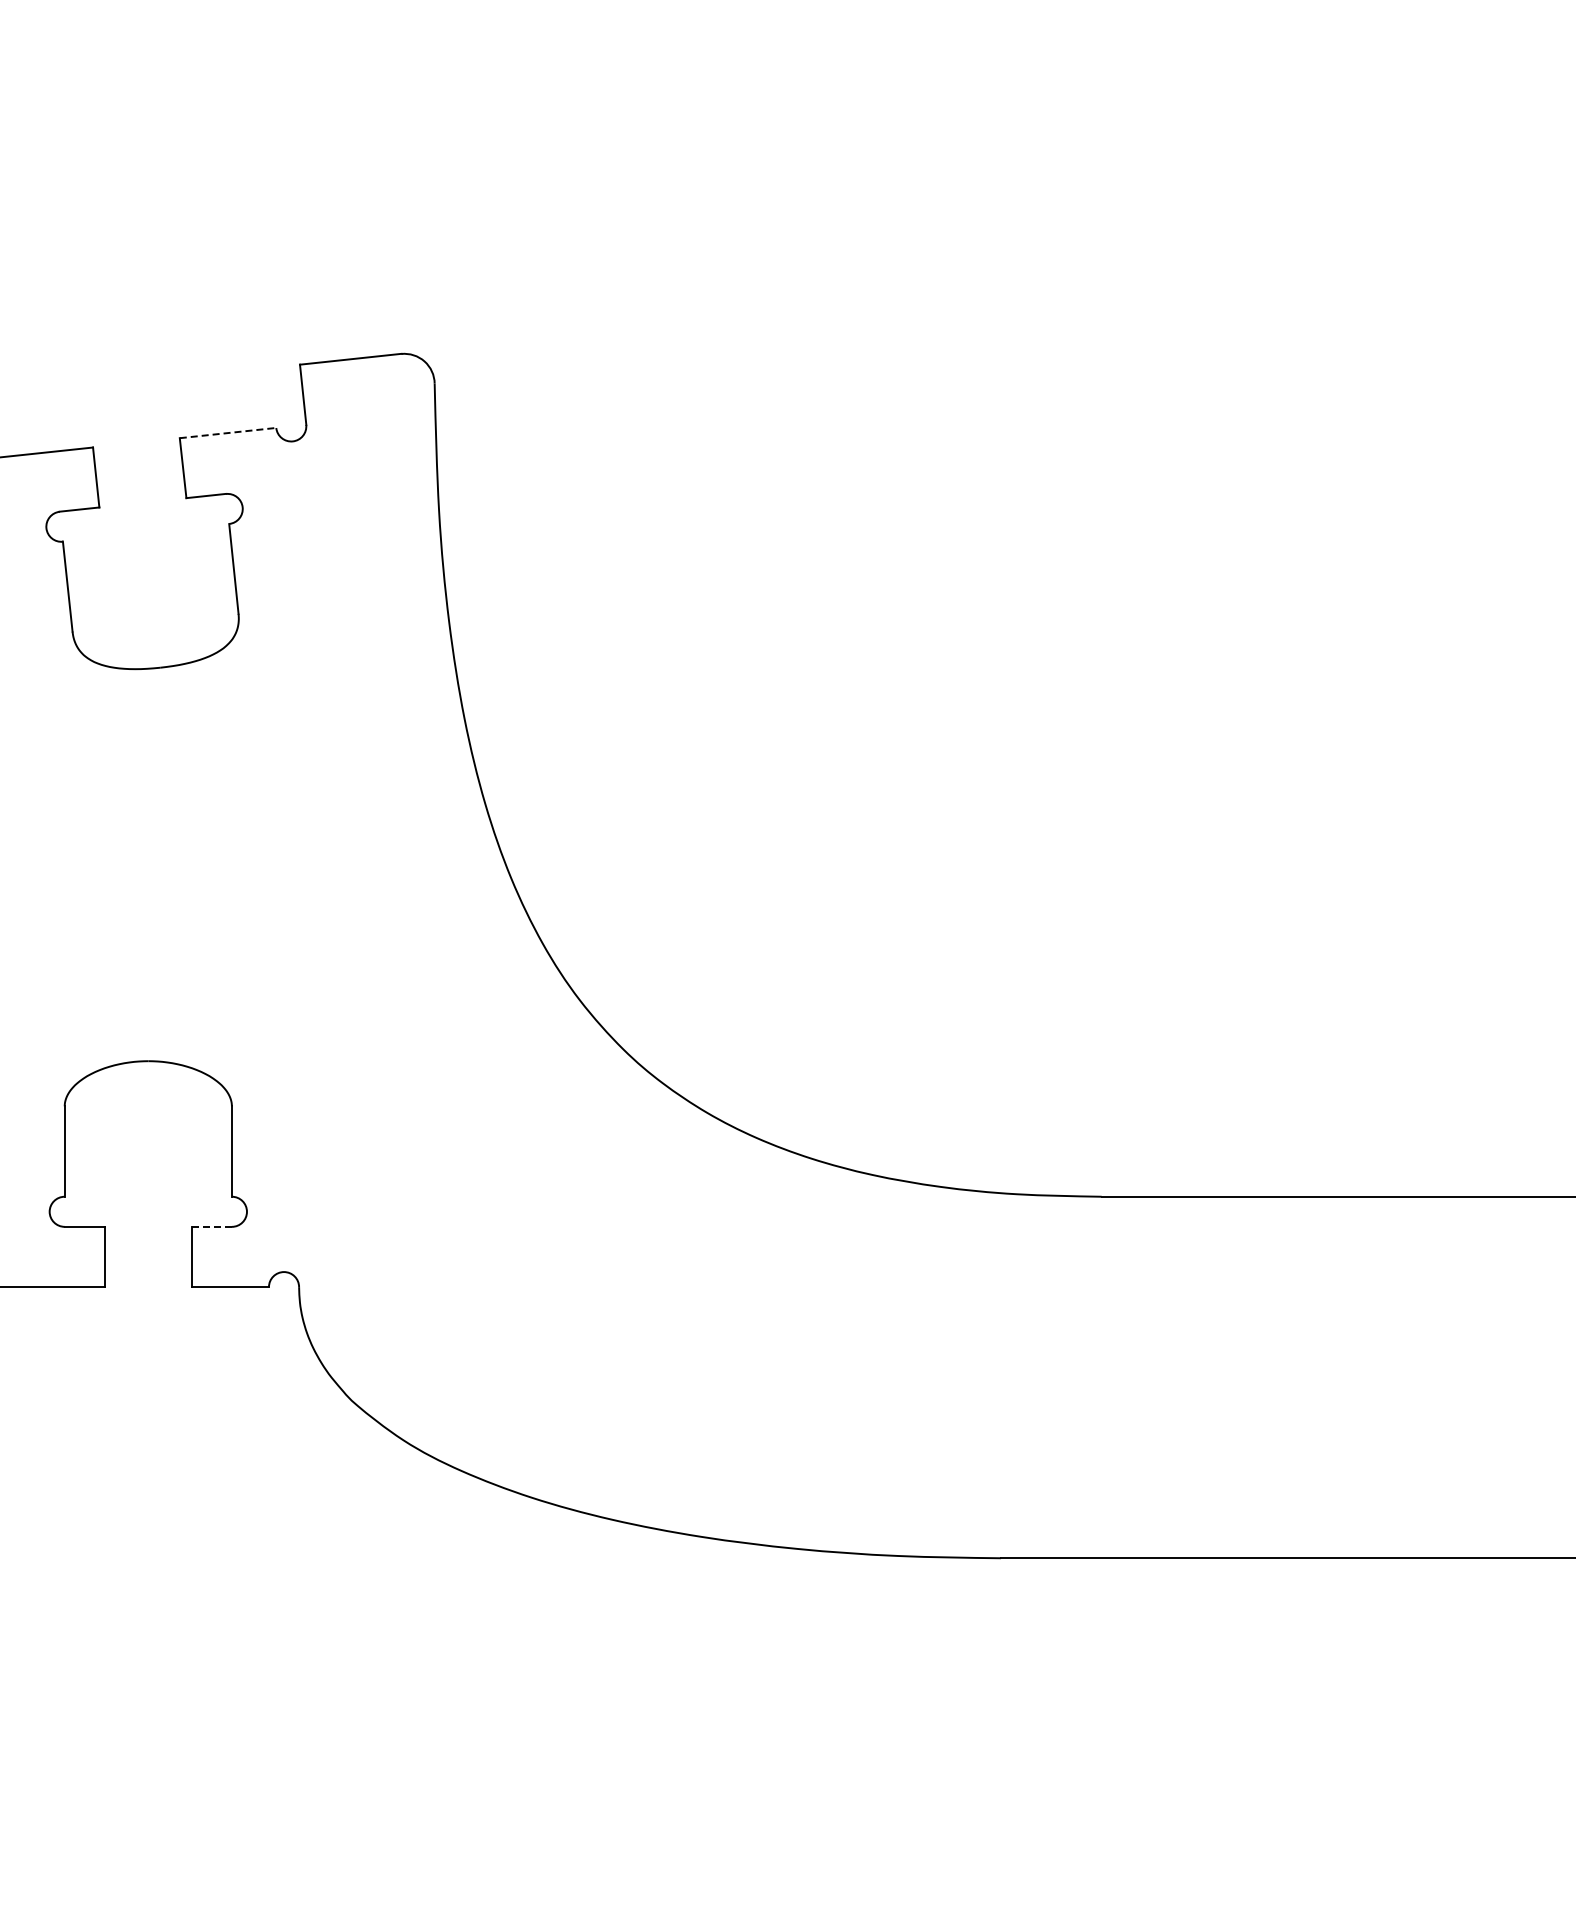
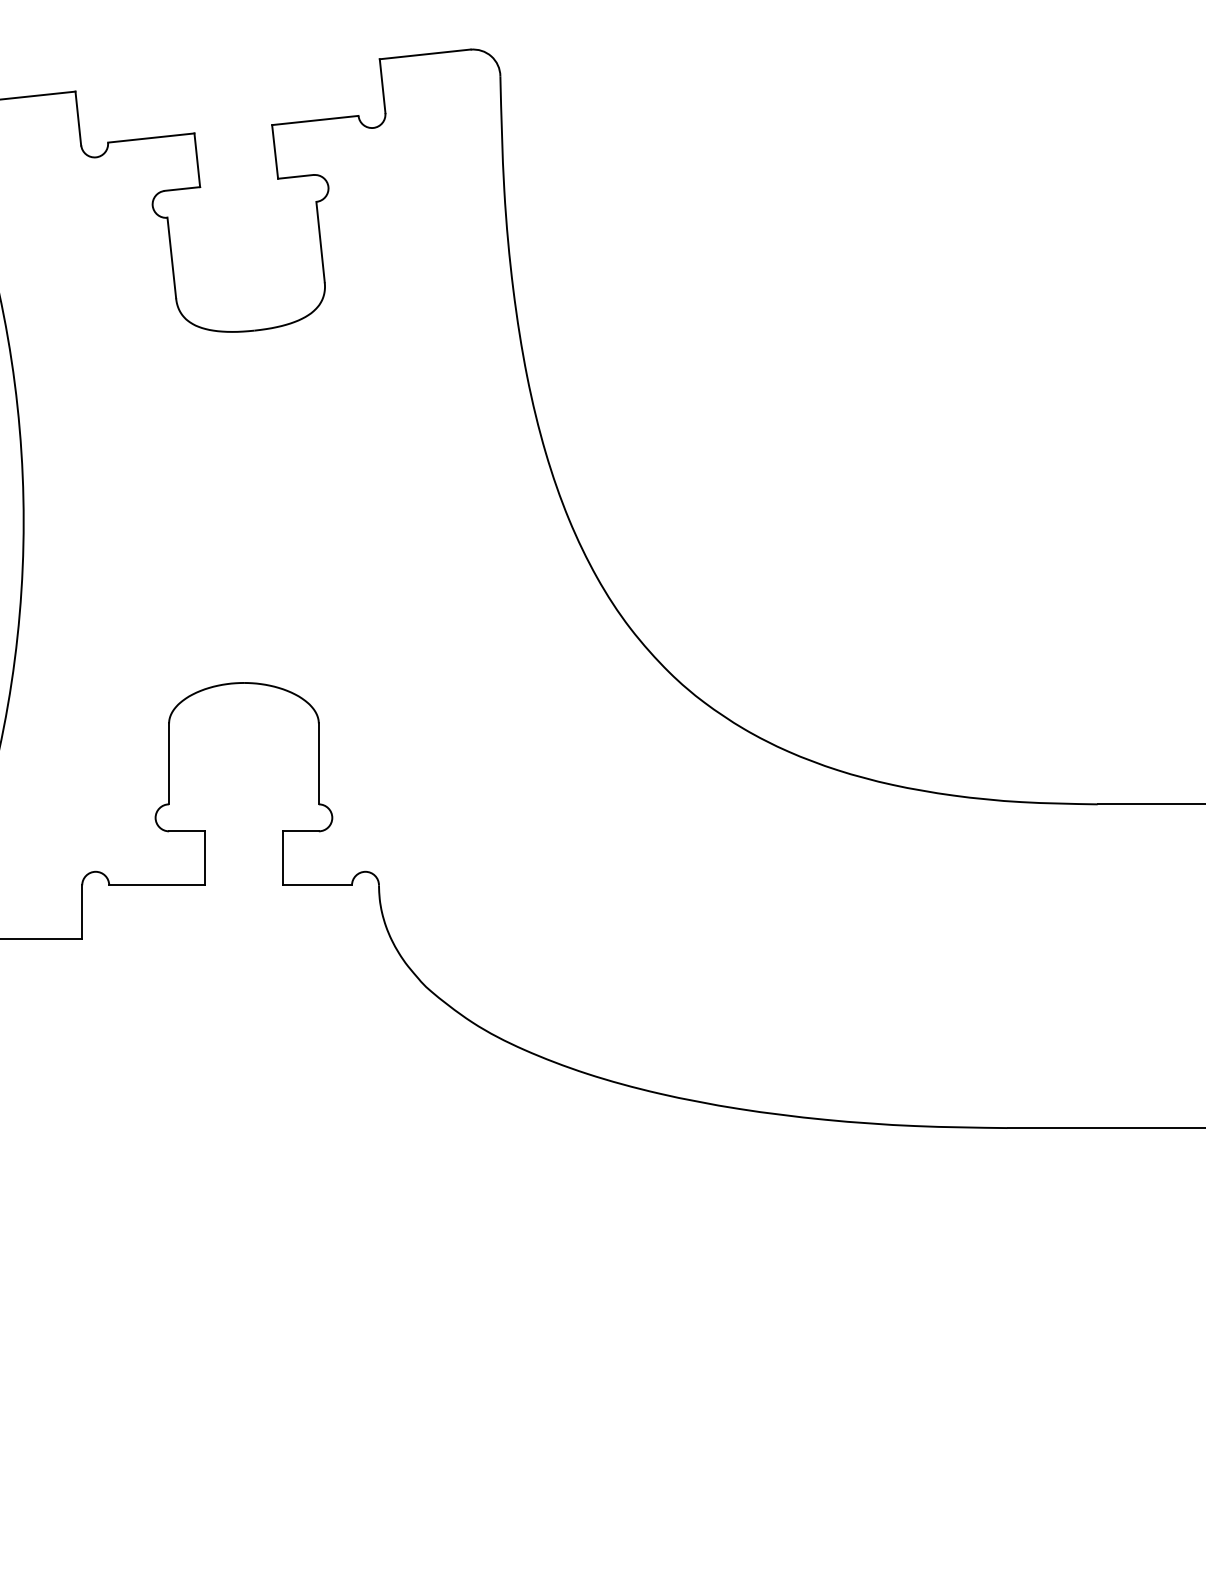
line: (228, 433) -> (315, 120), dashed -> solid
line: (212, 1226) -> (301, 831), dashed -> solid

